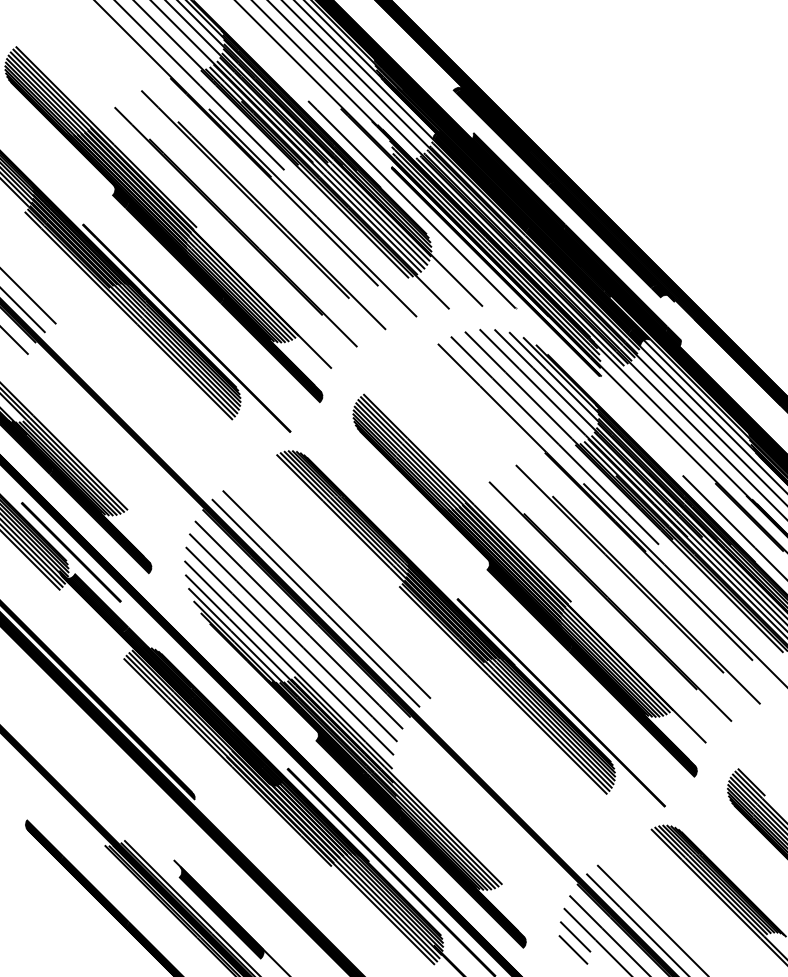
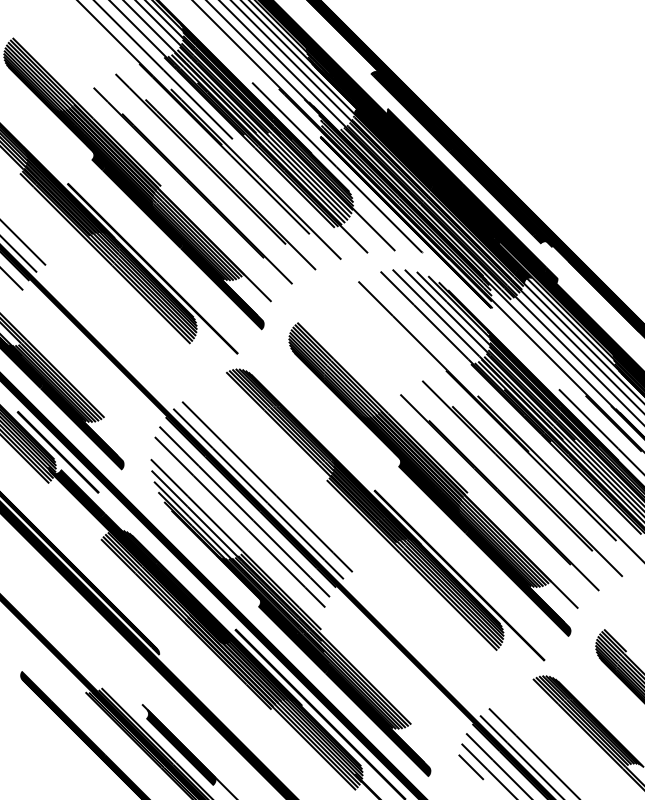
line: (554, 440) -> (453, 360), removed
line: (289, 650) -> (236, 532), removed
line: (572, 949) -> (468, 777), removed

